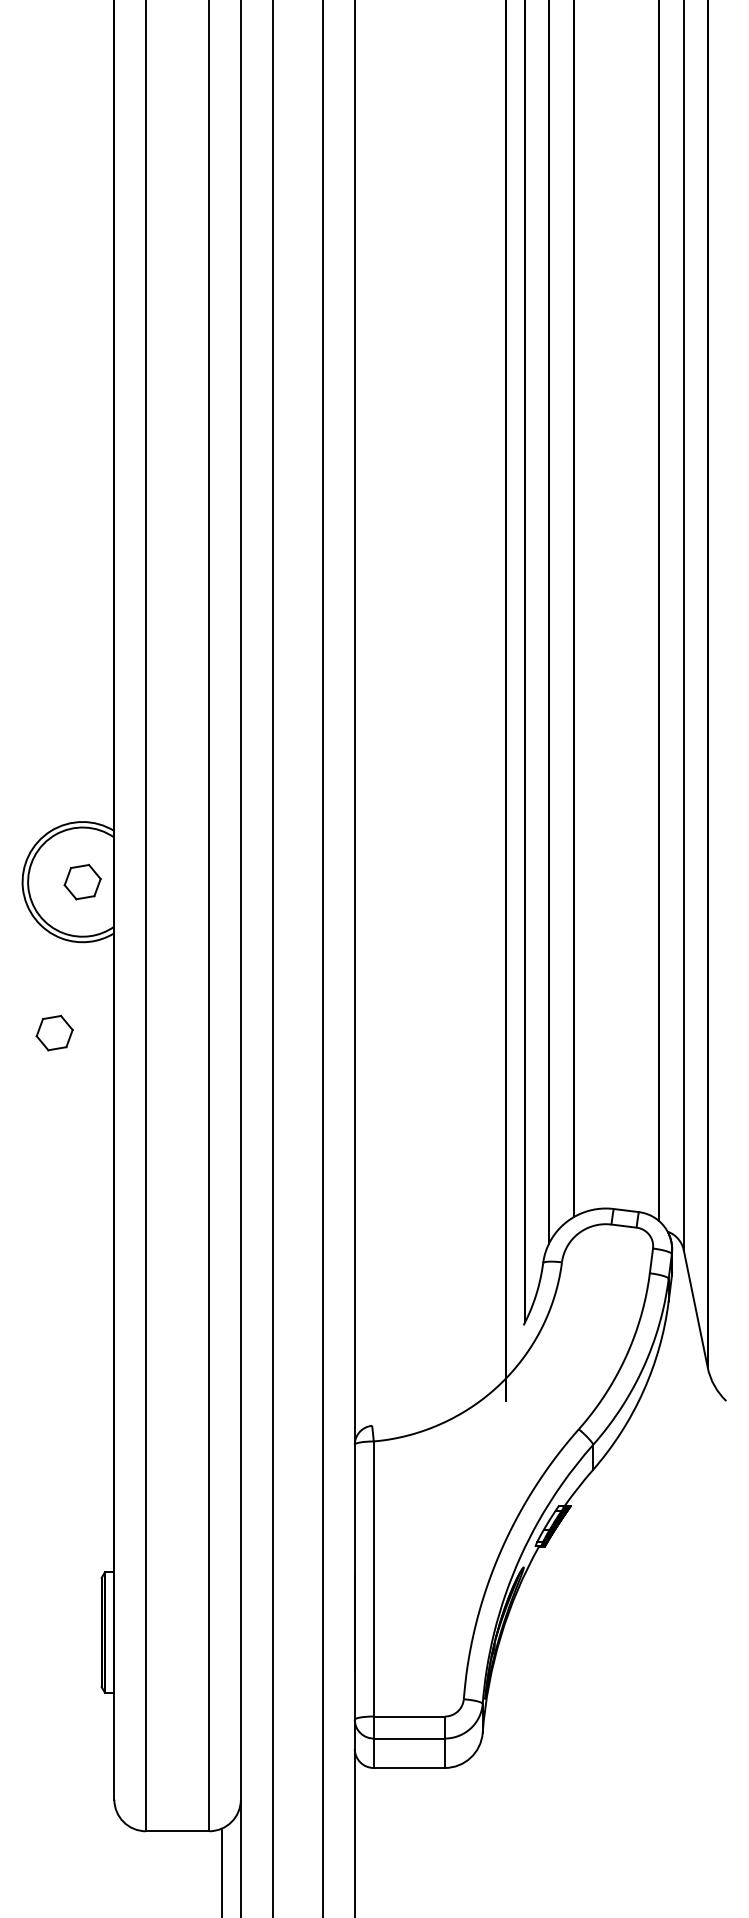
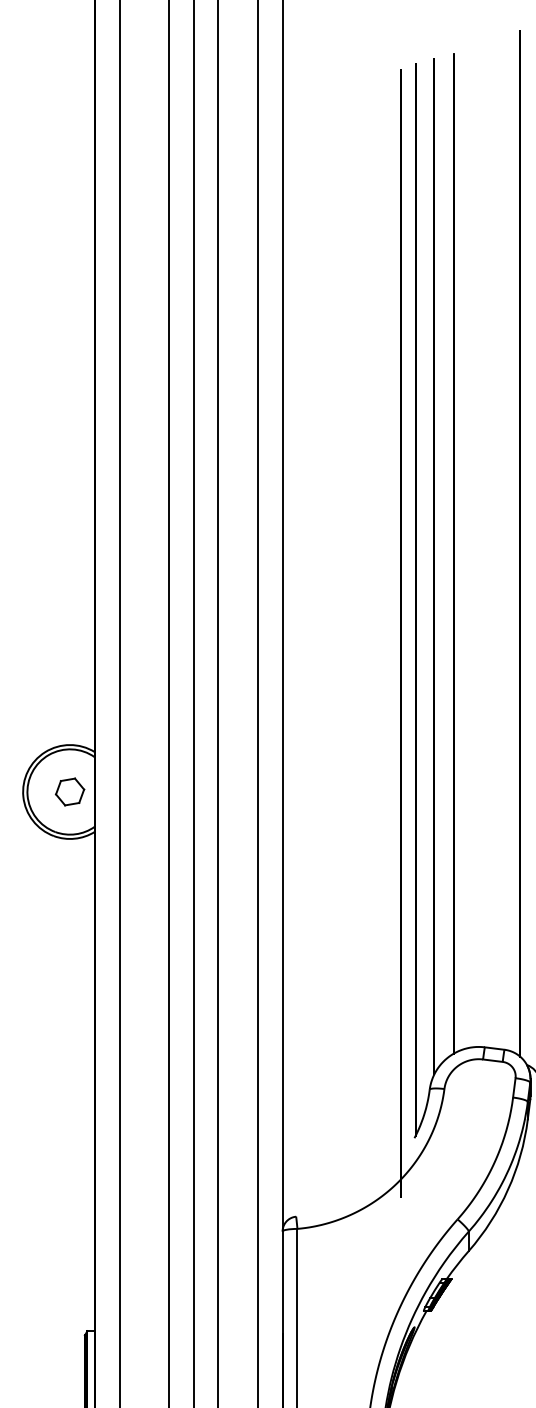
part: (54, 1032) -> (48, 909), removed

